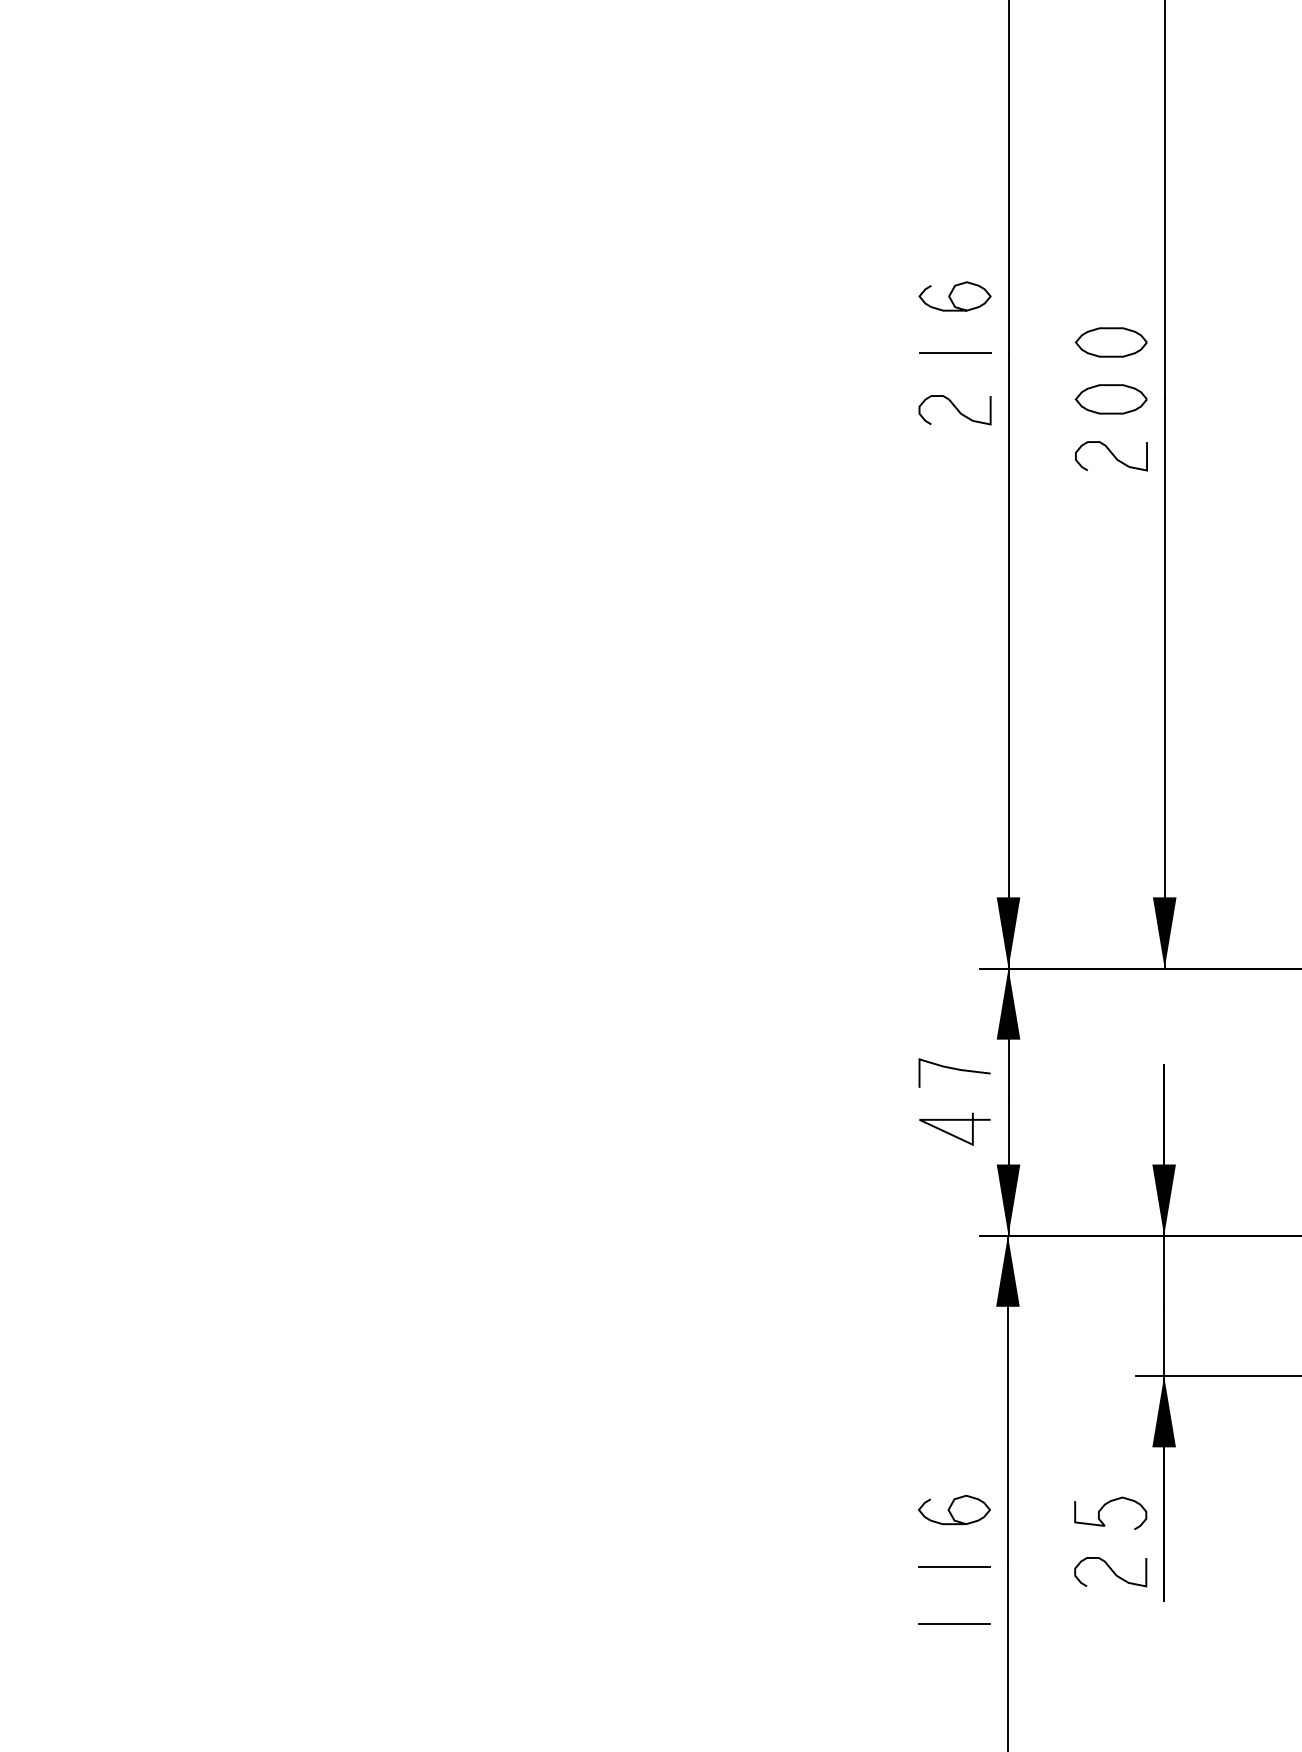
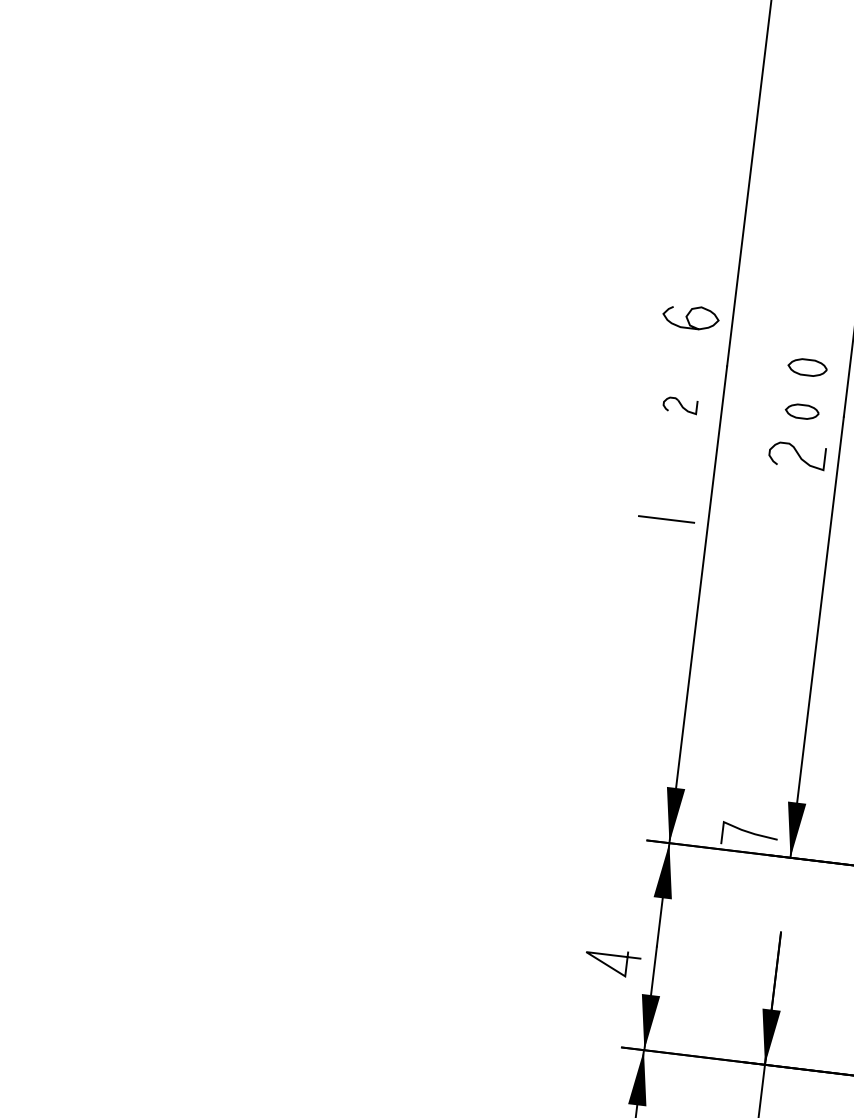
part: (1110, 342) -> (807, 367), size x0.7
line: (955, 352) -> (666, 518), moved
part: (1110, 399) -> (801, 411), size x0.6
part: (954, 410) -> (679, 405), size x0.6
curve: (956, 1070) -> (751, 834), moved

